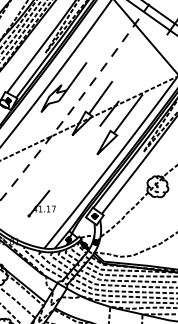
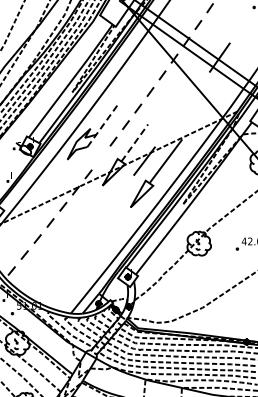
line: (73, 82) -> (103, 125), solid -> dashed
line: (100, 98) -> (134, 143), solid -> dashed
line: (70, 110) -> (100, 157), removed
part: (41, 203) -> (67, 262), removed

